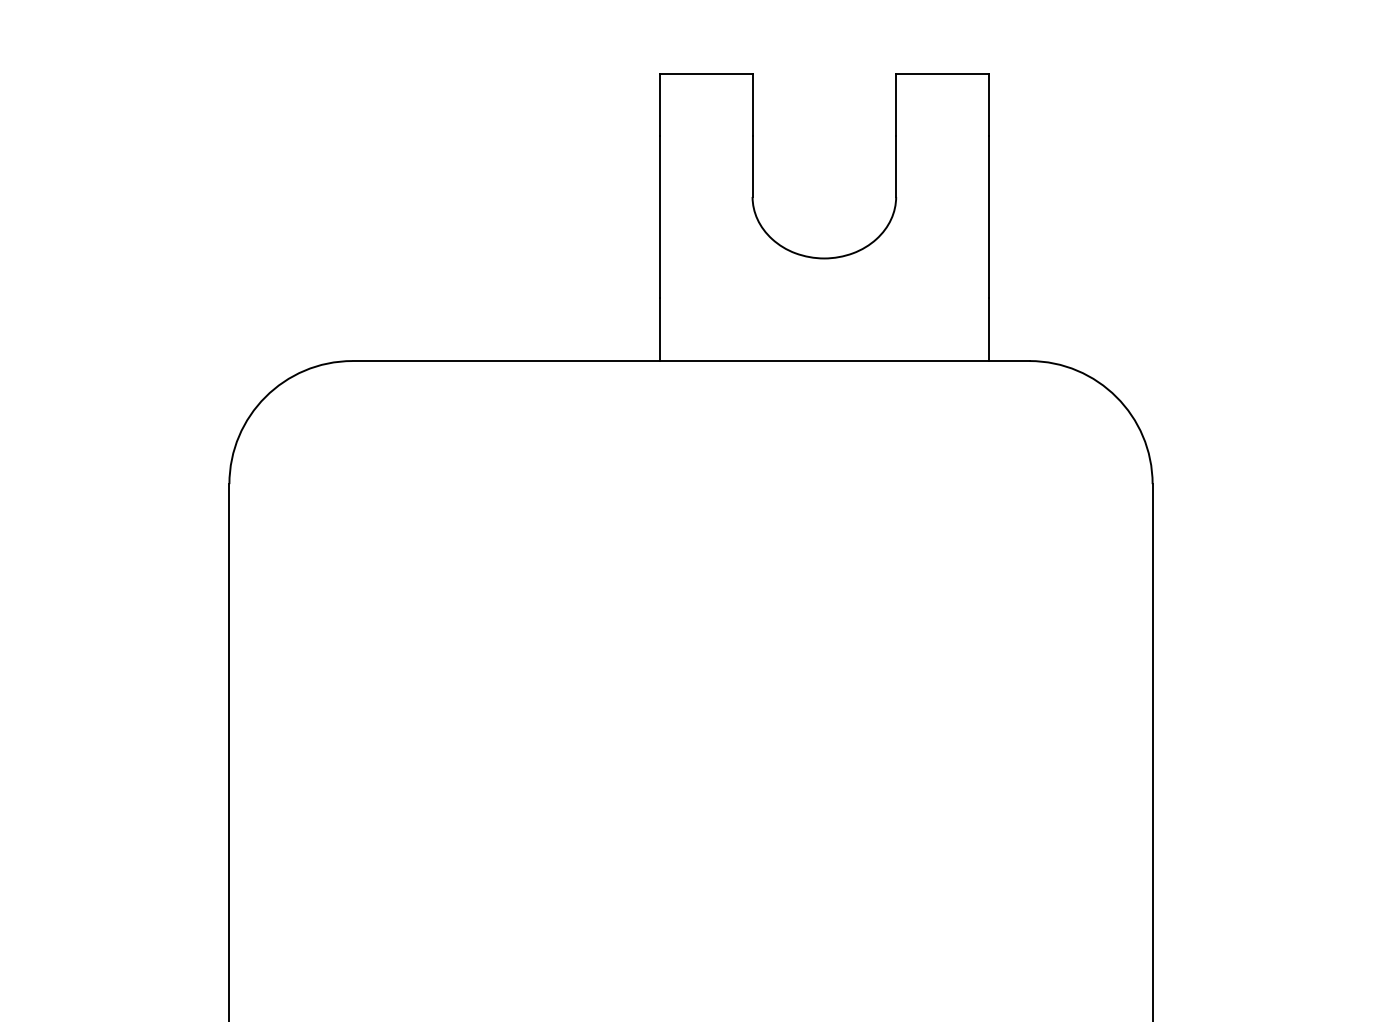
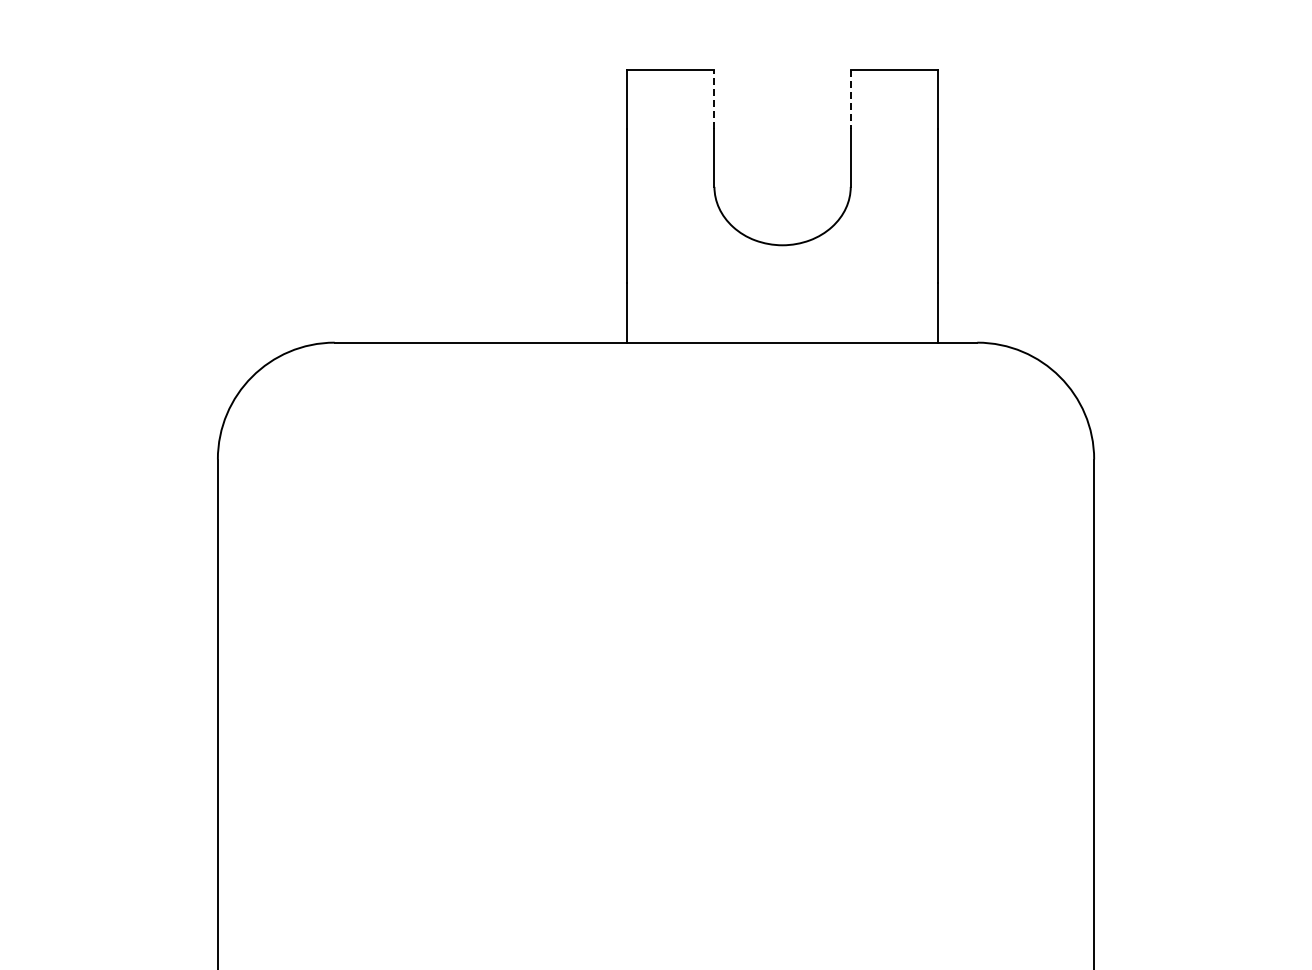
line: (752, 104) -> (714, 99), solid -> dashed
line: (895, 104) -> (850, 99), solid -> dashed

